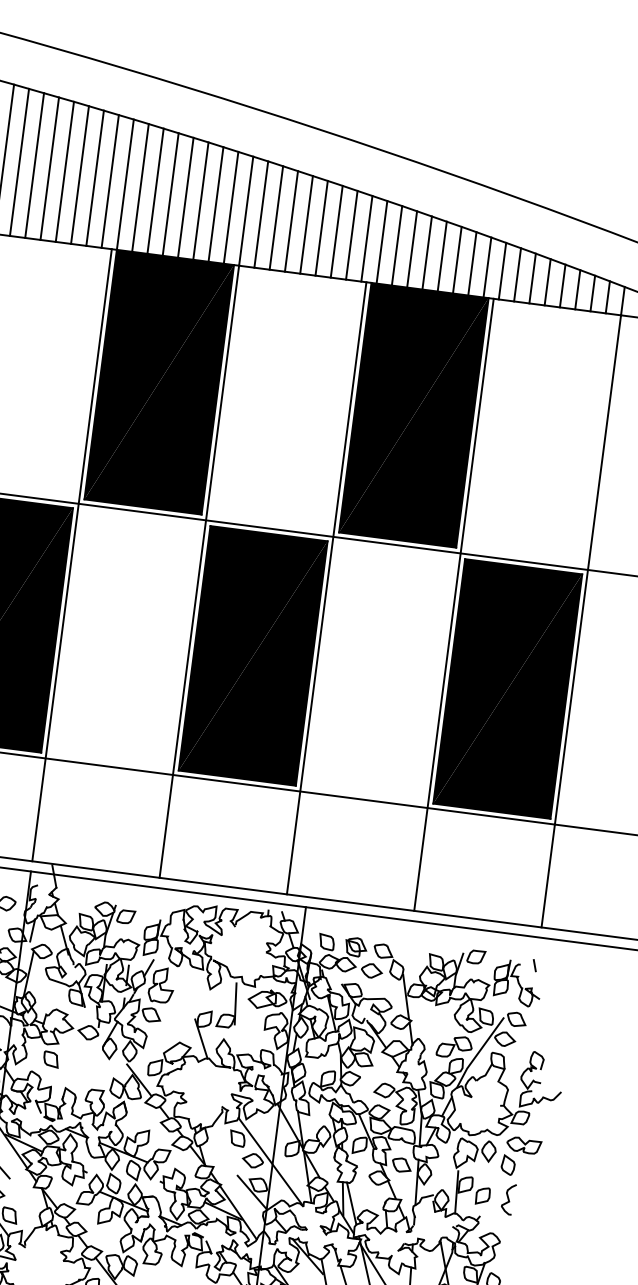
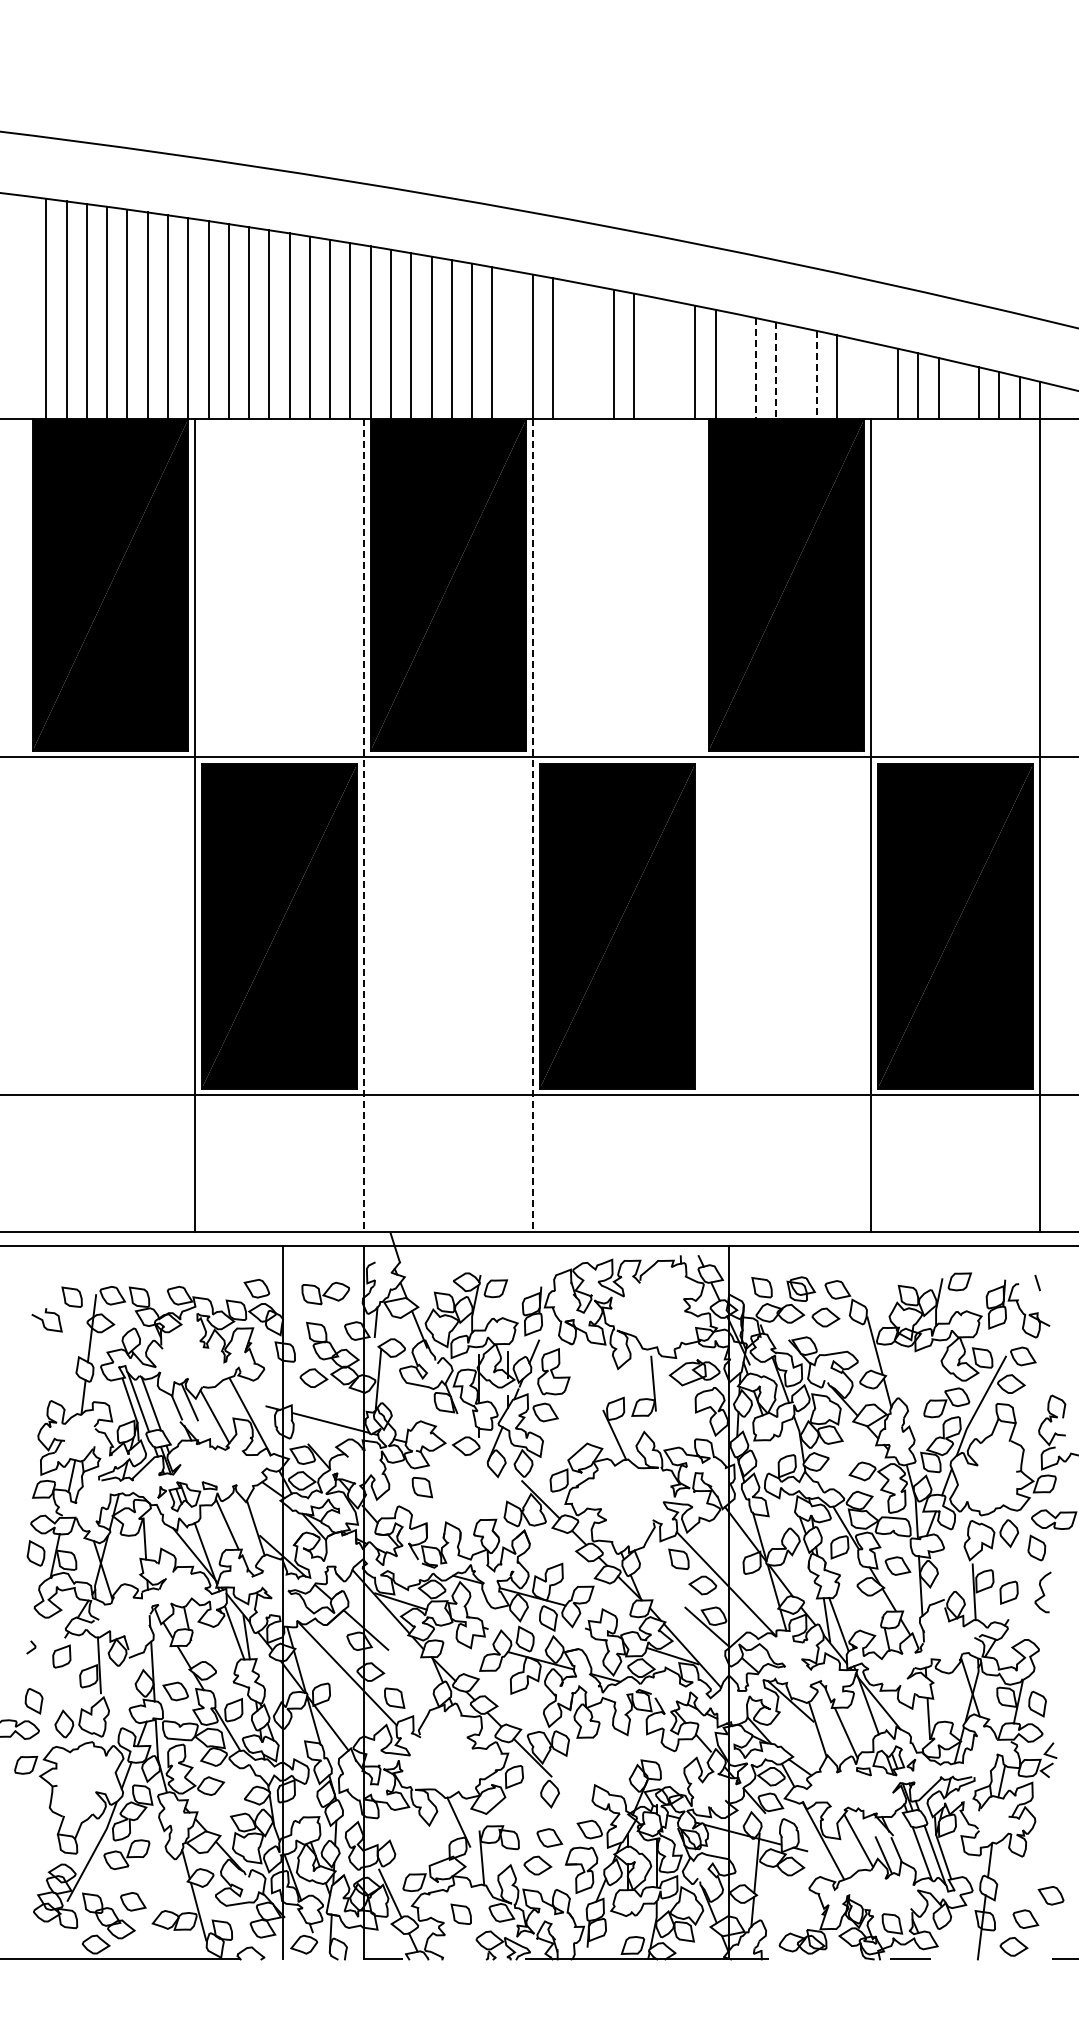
line: (231, 207) -> (512, 344), removed
line: (276, 217) -> (573, 350), removed
line: (291, 221) -> (593, 352), removed
line: (336, 231) -> (654, 358), removed
line: (351, 235) -> (674, 360), removed
line: (396, 245) -> (735, 366), removed
line: (412, 249) -> (756, 368), solid -> dashed
line: (427, 252) -> (776, 370), solid -> dashed
line: (442, 256) -> (796, 372), removed
line: (456, 260) -> (816, 375), solid -> dashed
line: (487, 267) -> (857, 379), removed
line: (502, 270) -> (877, 381), removed
line: (562, 285) -> (958, 390), removed
line: (71, 555) -> (363, 826), solid -> dashed
line: (198, 572) -> (532, 826), solid -> dashed
line: (327, 588) -> (702, 825), removed

